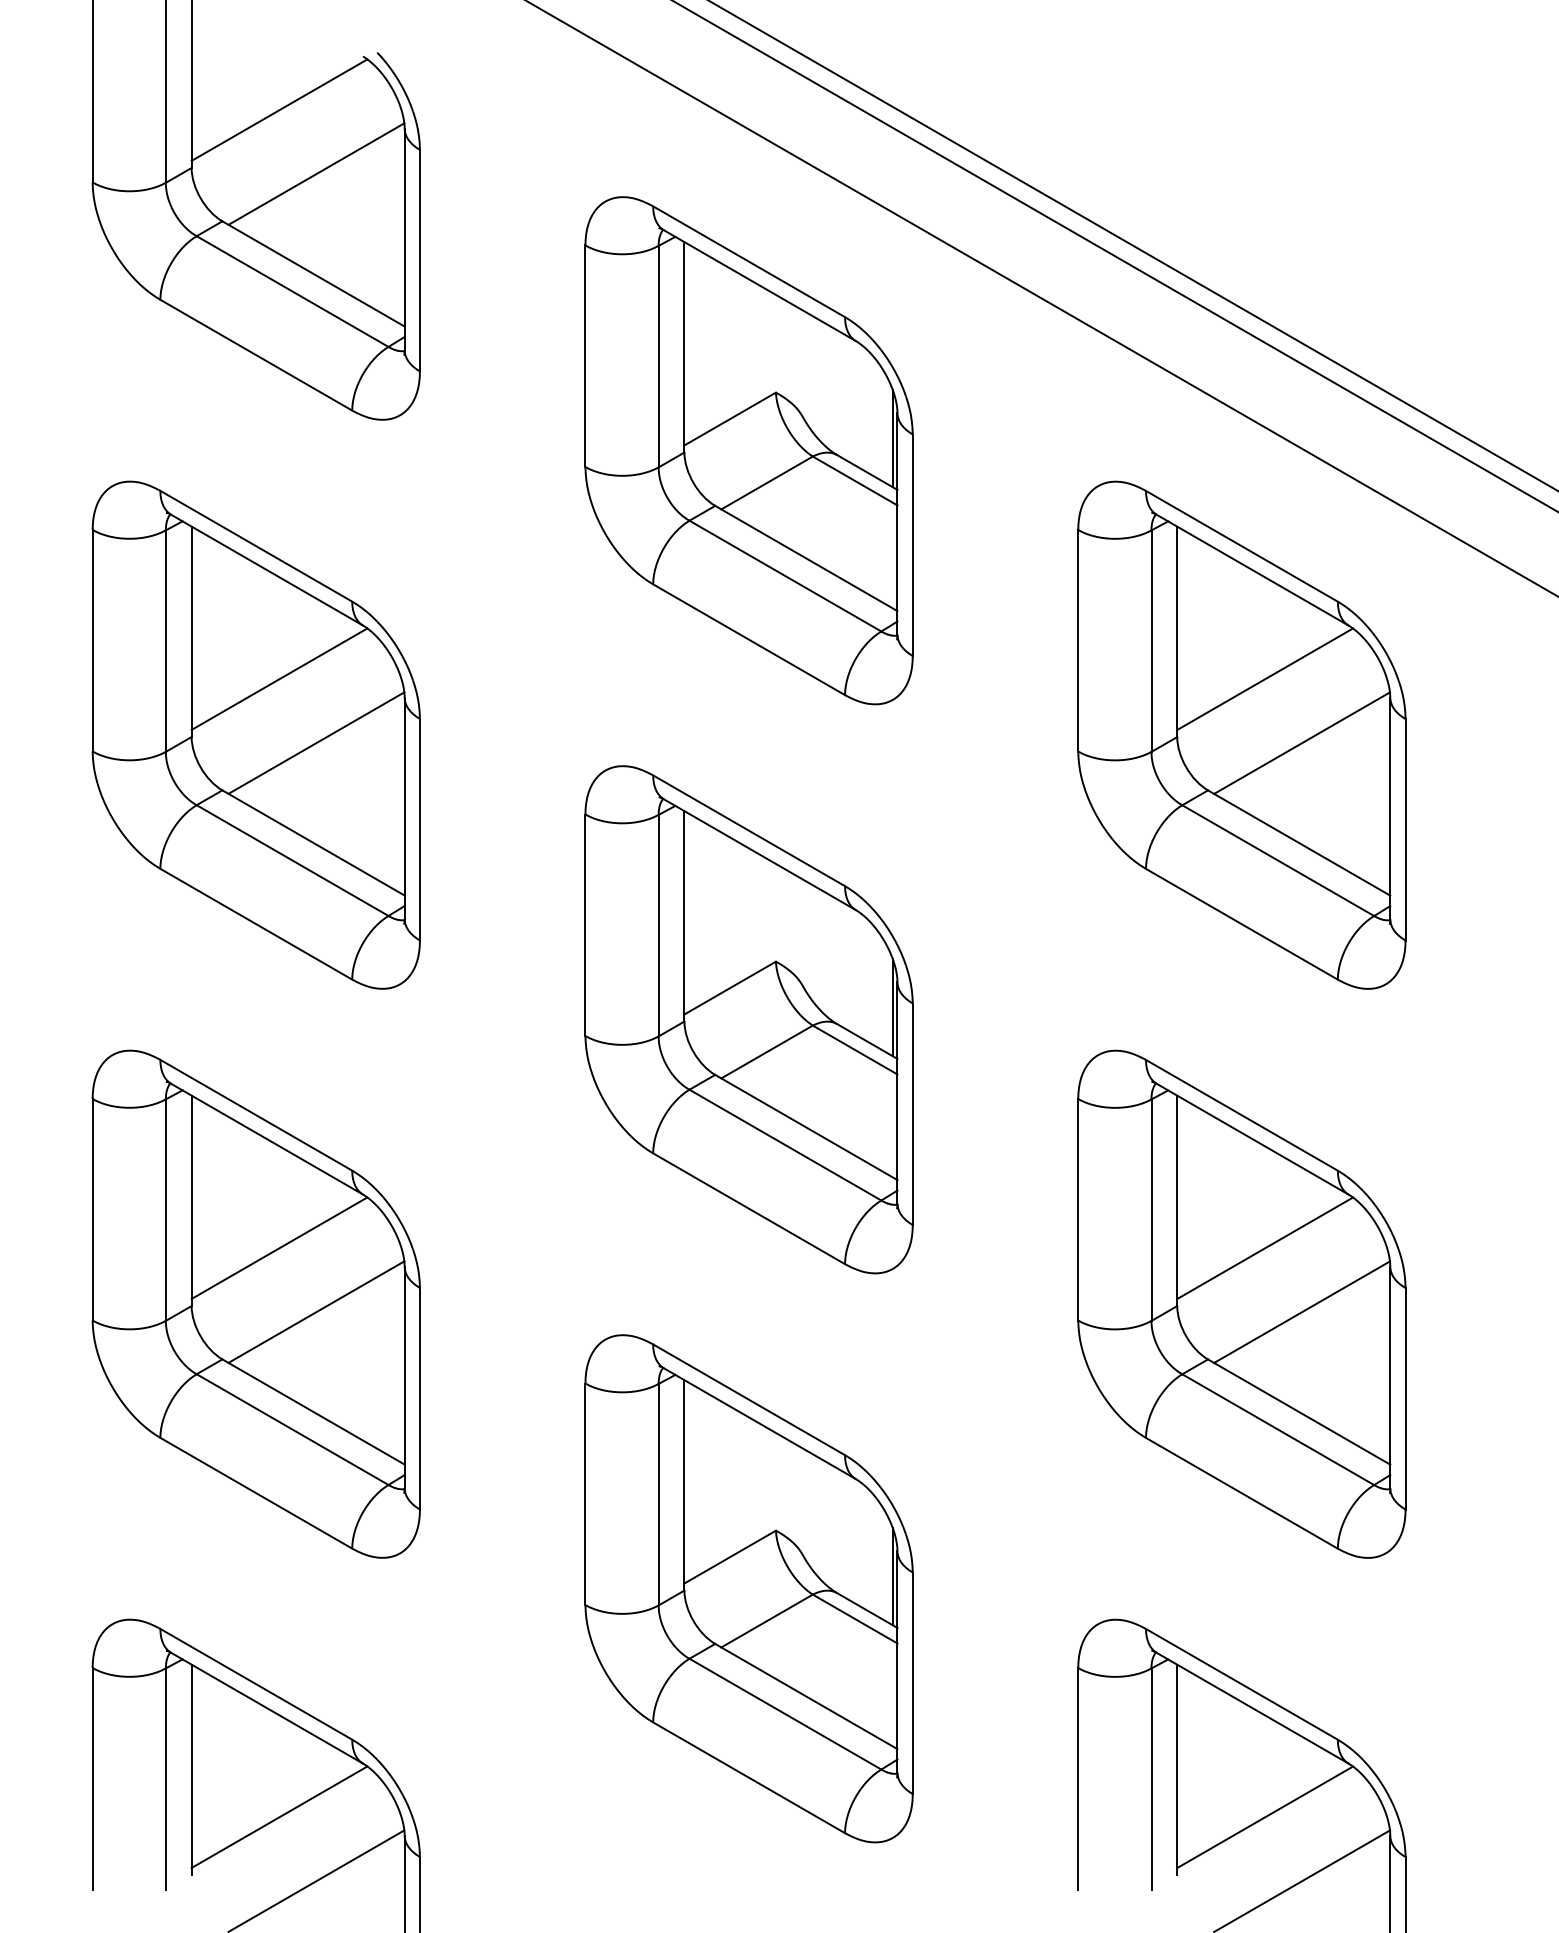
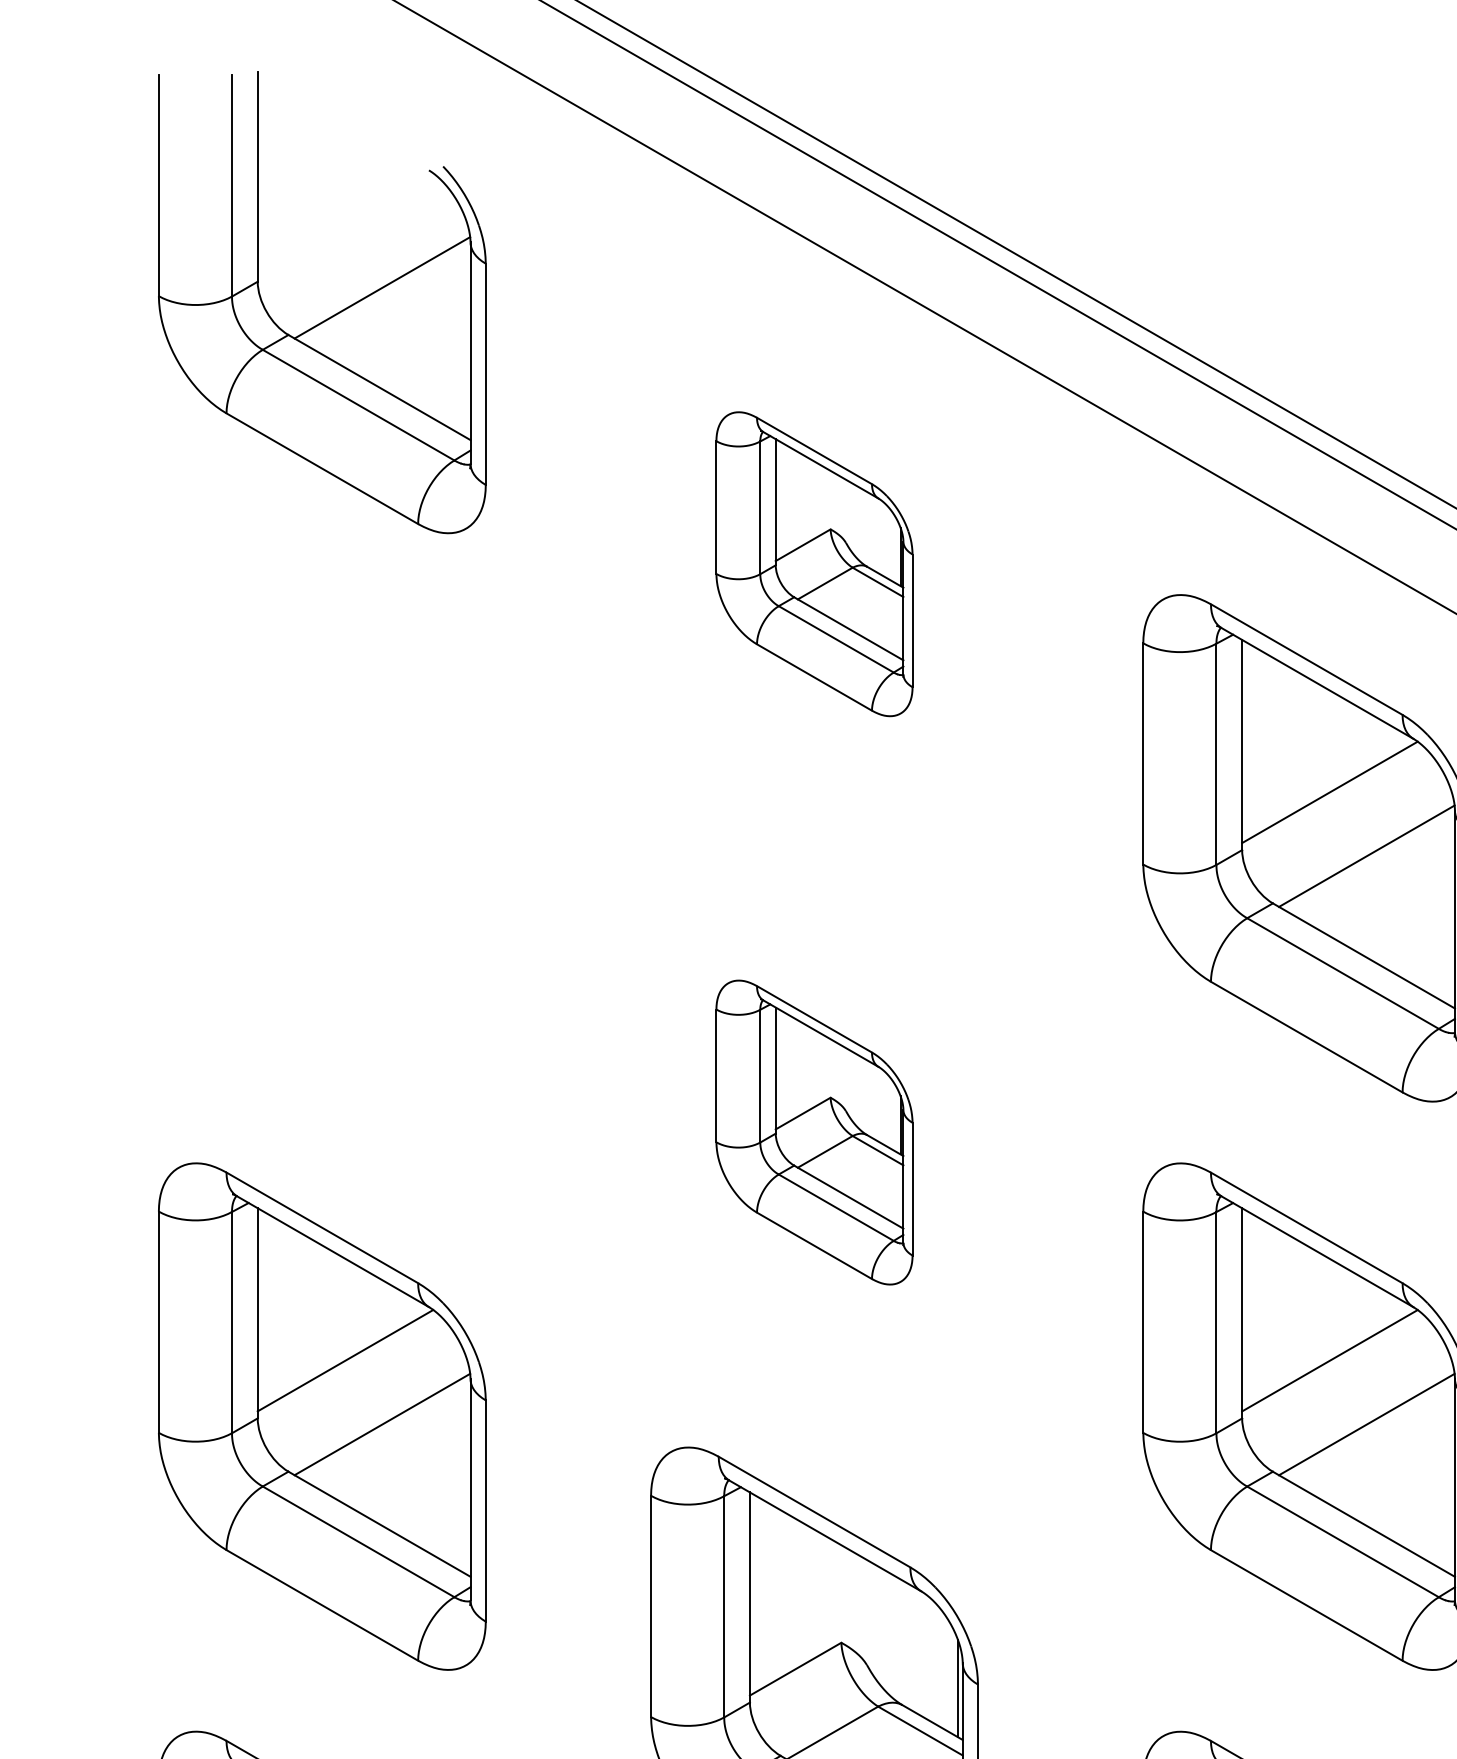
line: (279, 109) -> (345, 223), removed
part: (748, 450) -> (813, 563), size x0.6
part: (255, 734) -> (321, 847), removed
part: (748, 1019) -> (813, 1132), size x0.6

